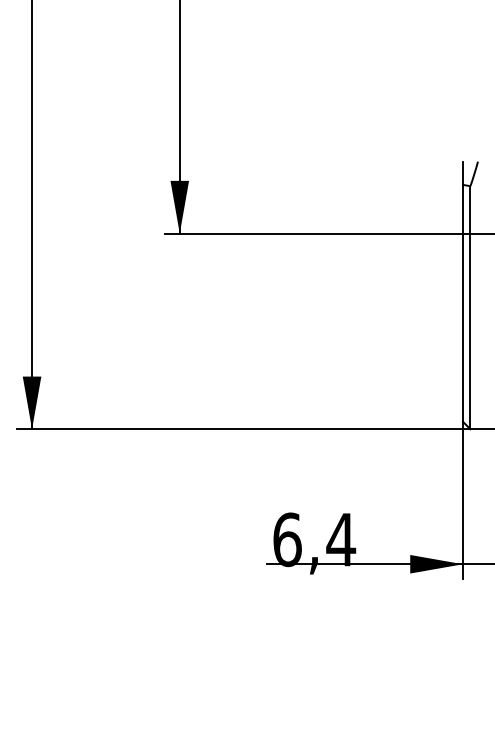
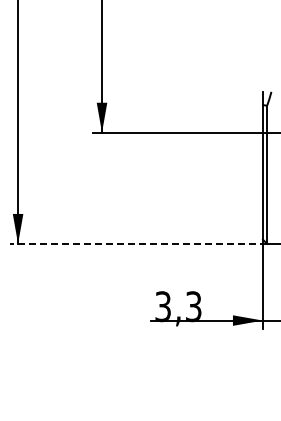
line: (243, 428) -> (138, 243), solid -> dashed
text: (314, 539) -> (178, 306), 6,4 -> 3,3

